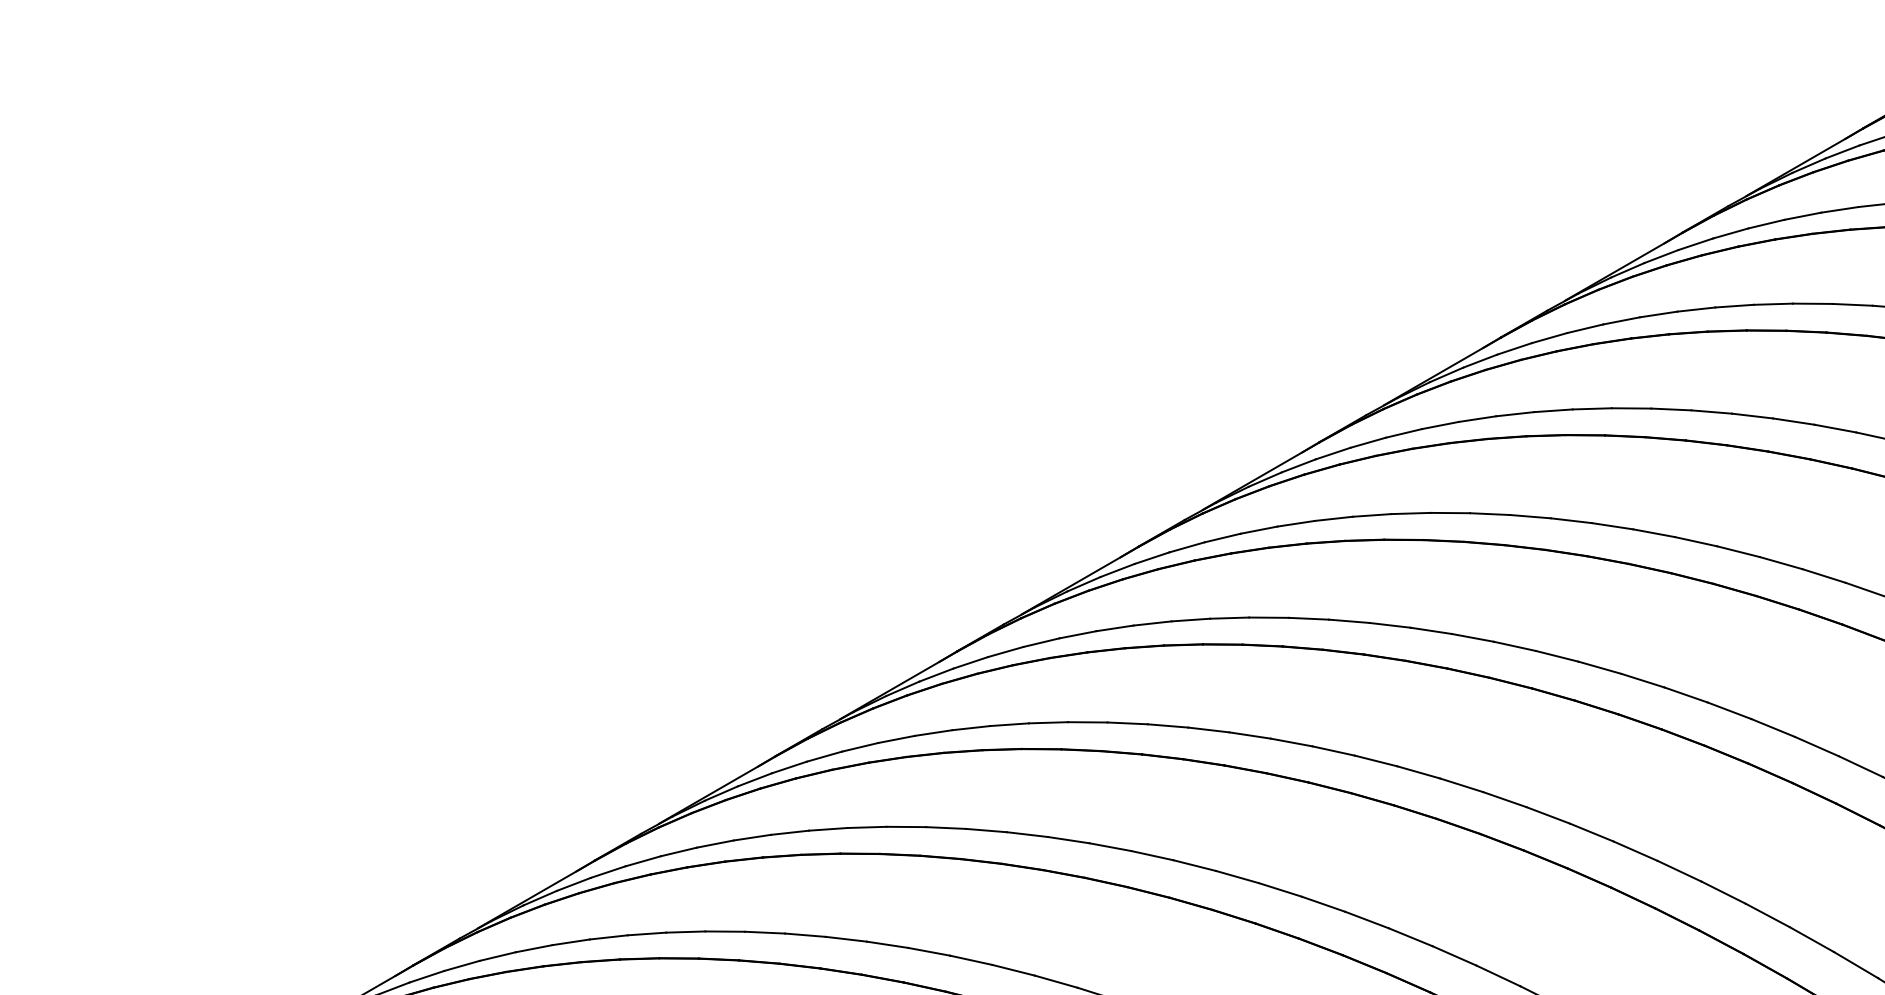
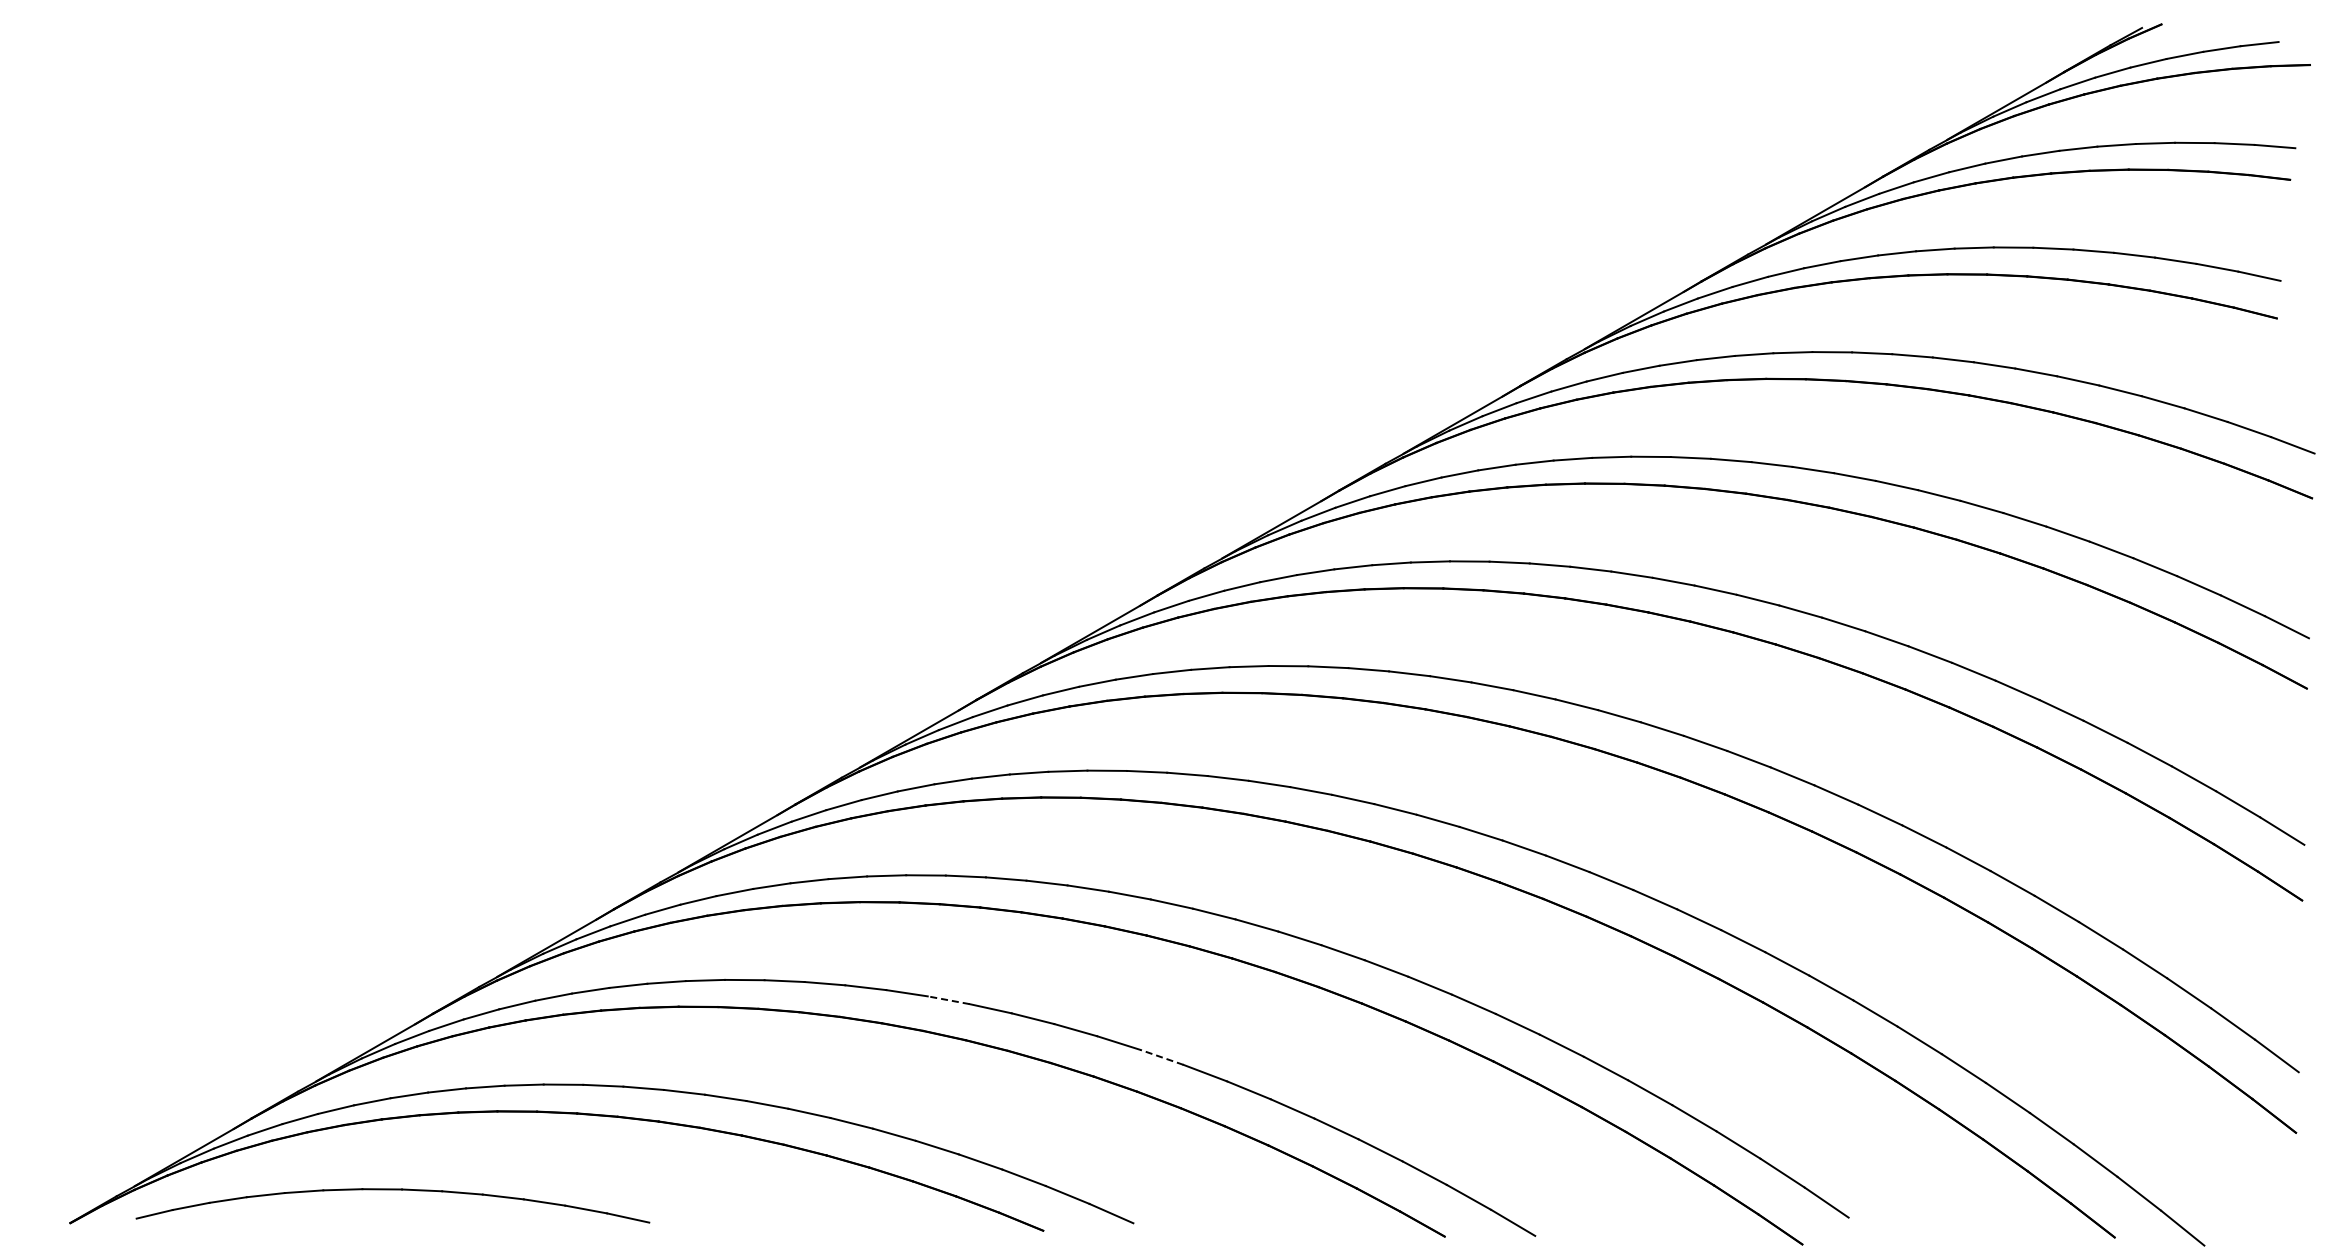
line: (1110, 847) -> (948, 1000), solid -> dashed
line: (1323, 904) -> (1161, 1057), solid -> dashed

